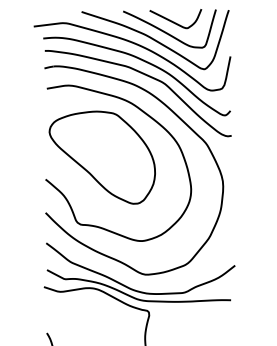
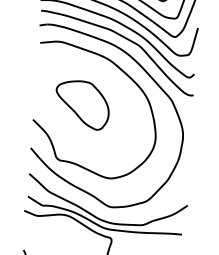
part: (101, 157) -> (81, 104), size x0.6

